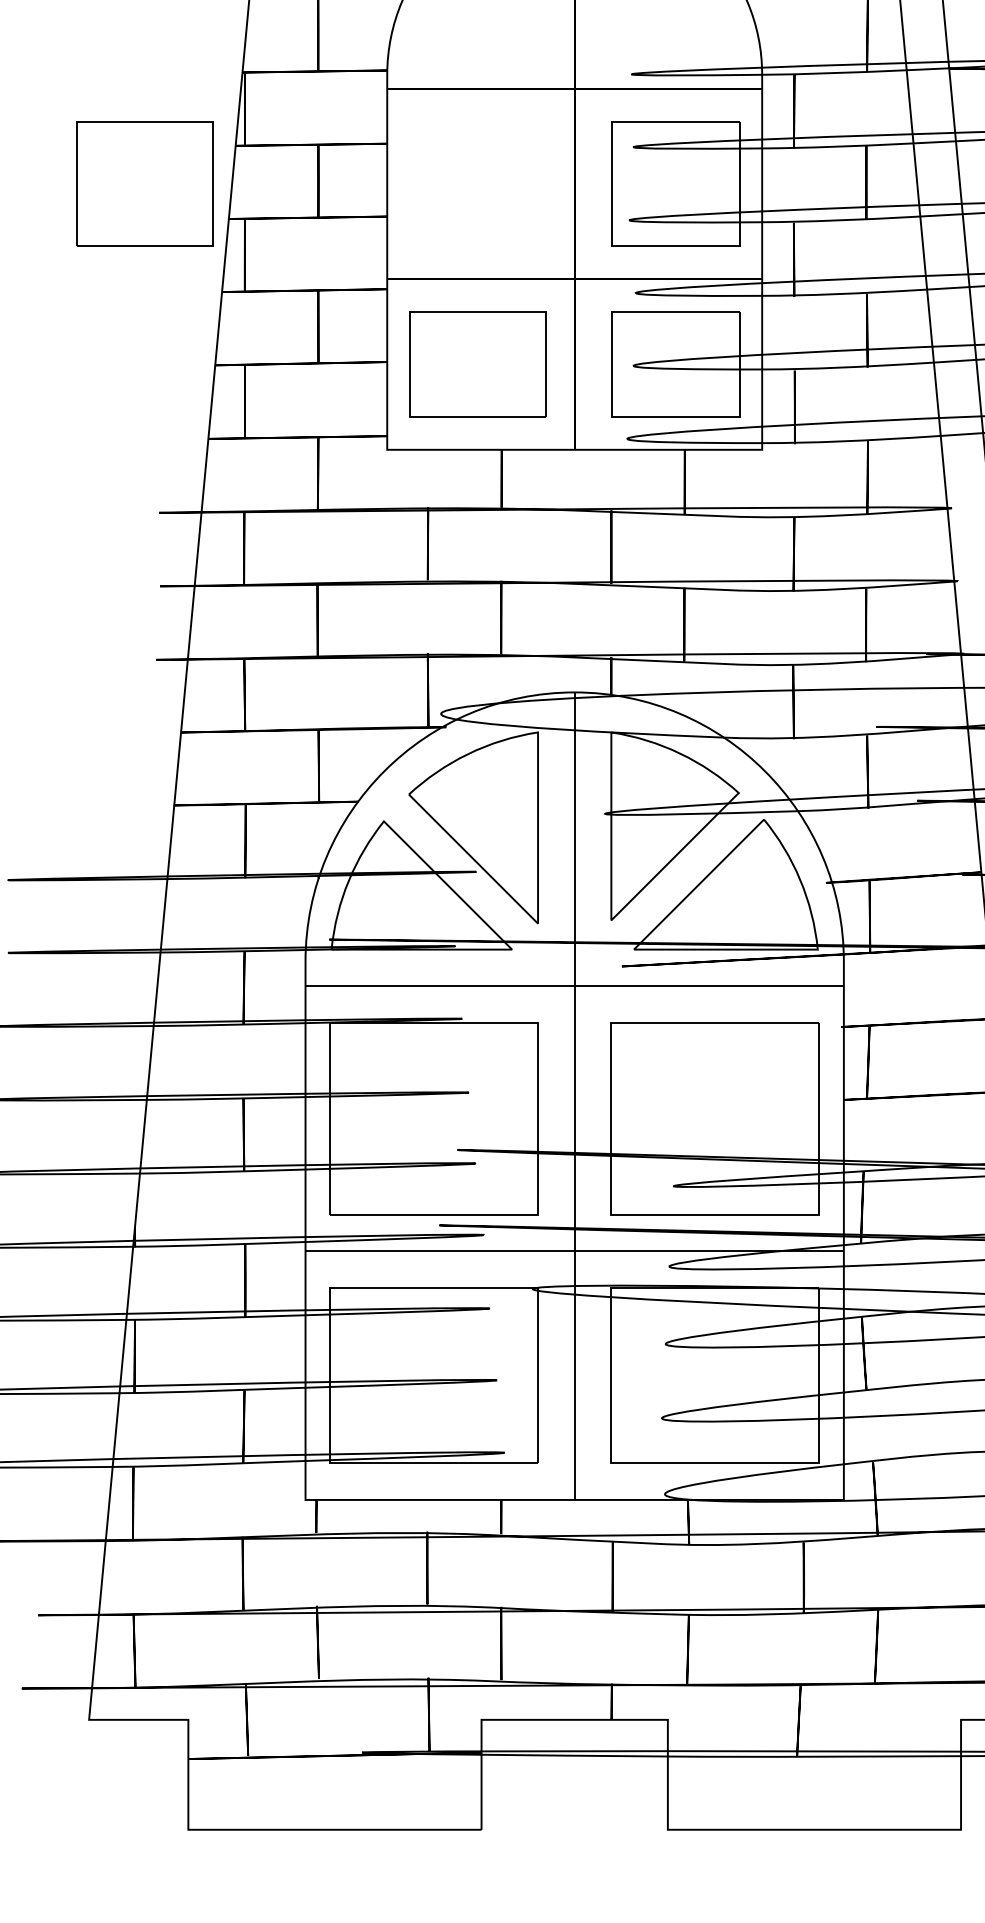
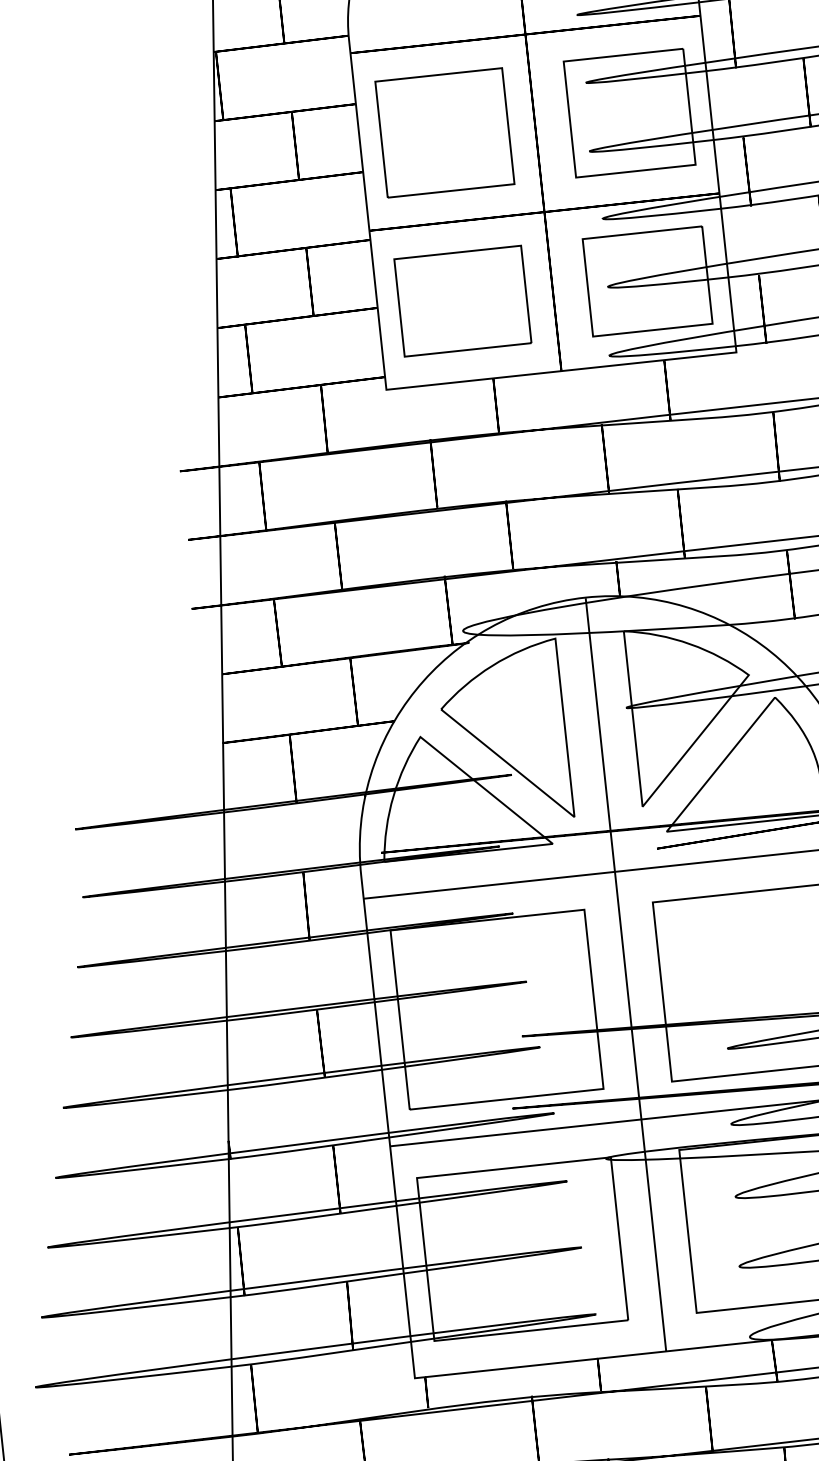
part: (144, 183) -> (444, 132), moved

